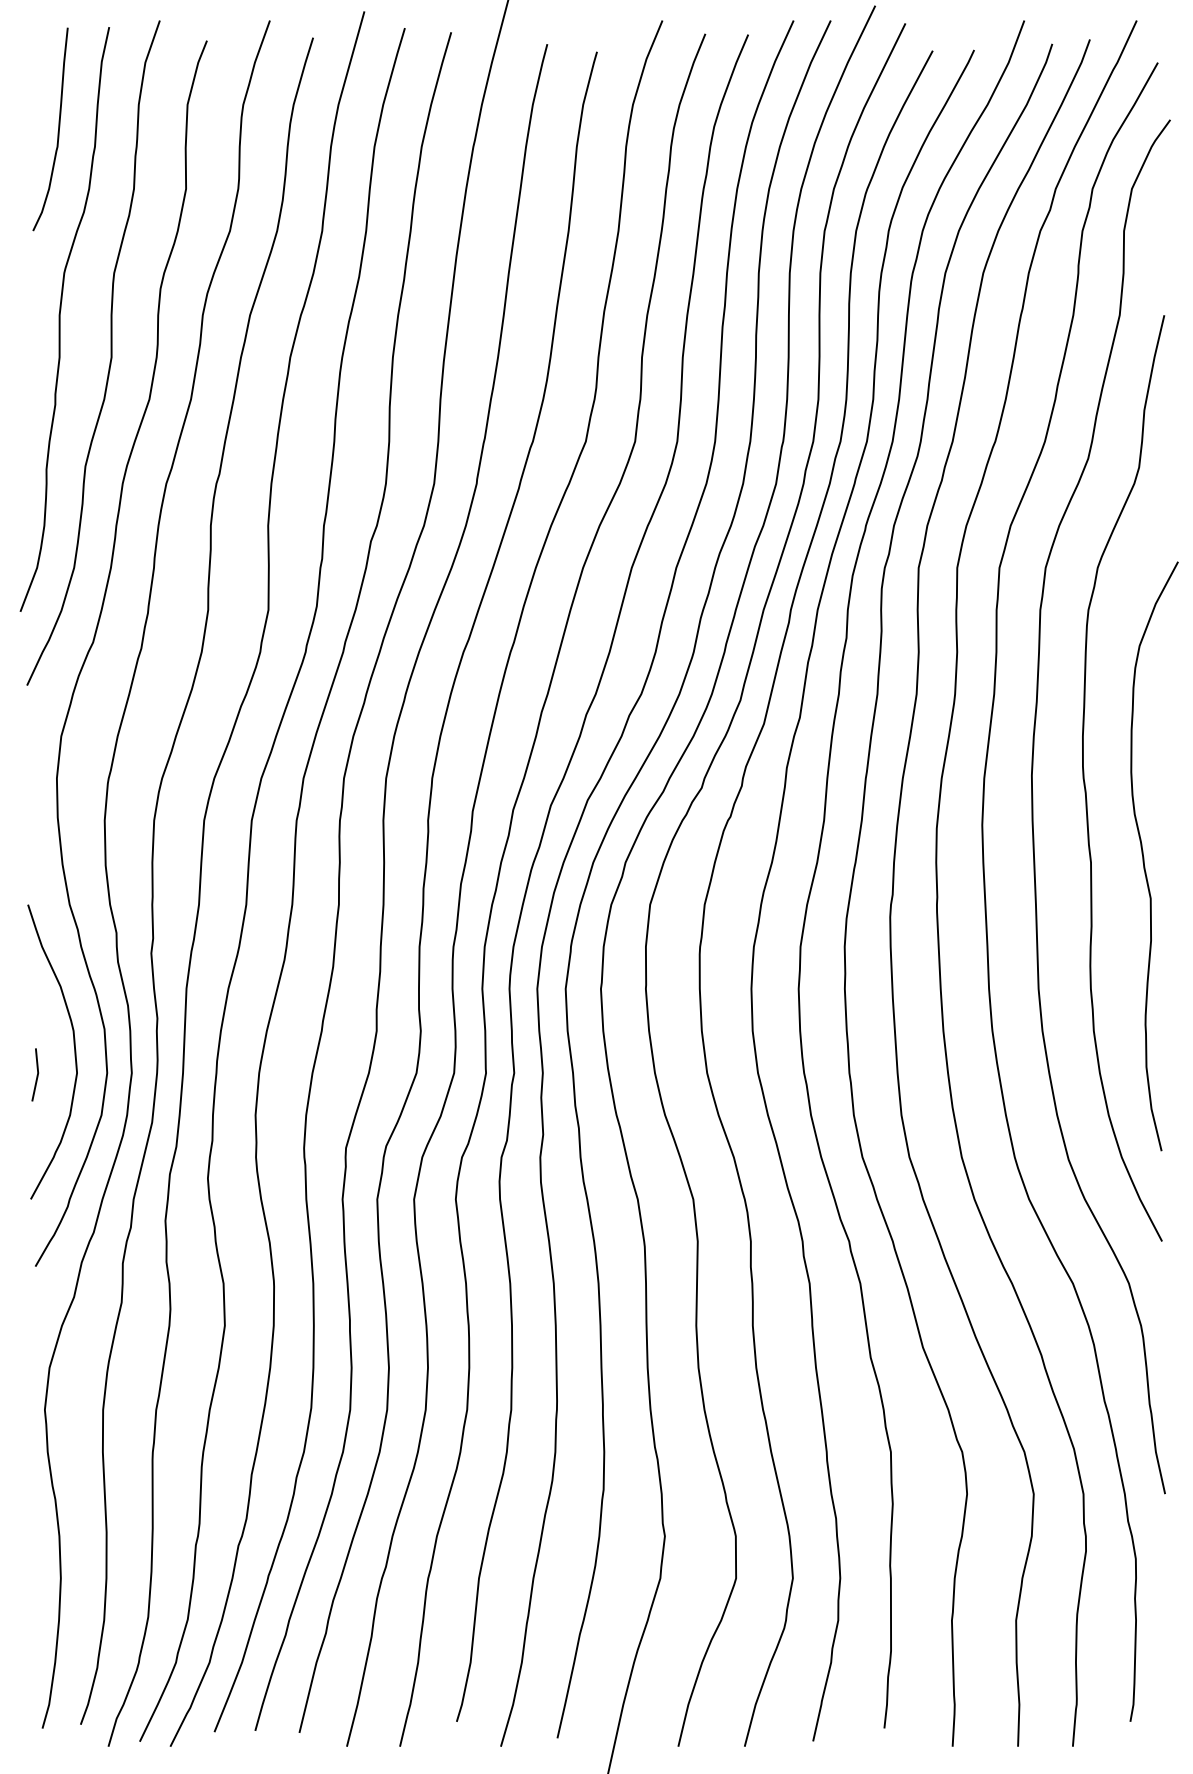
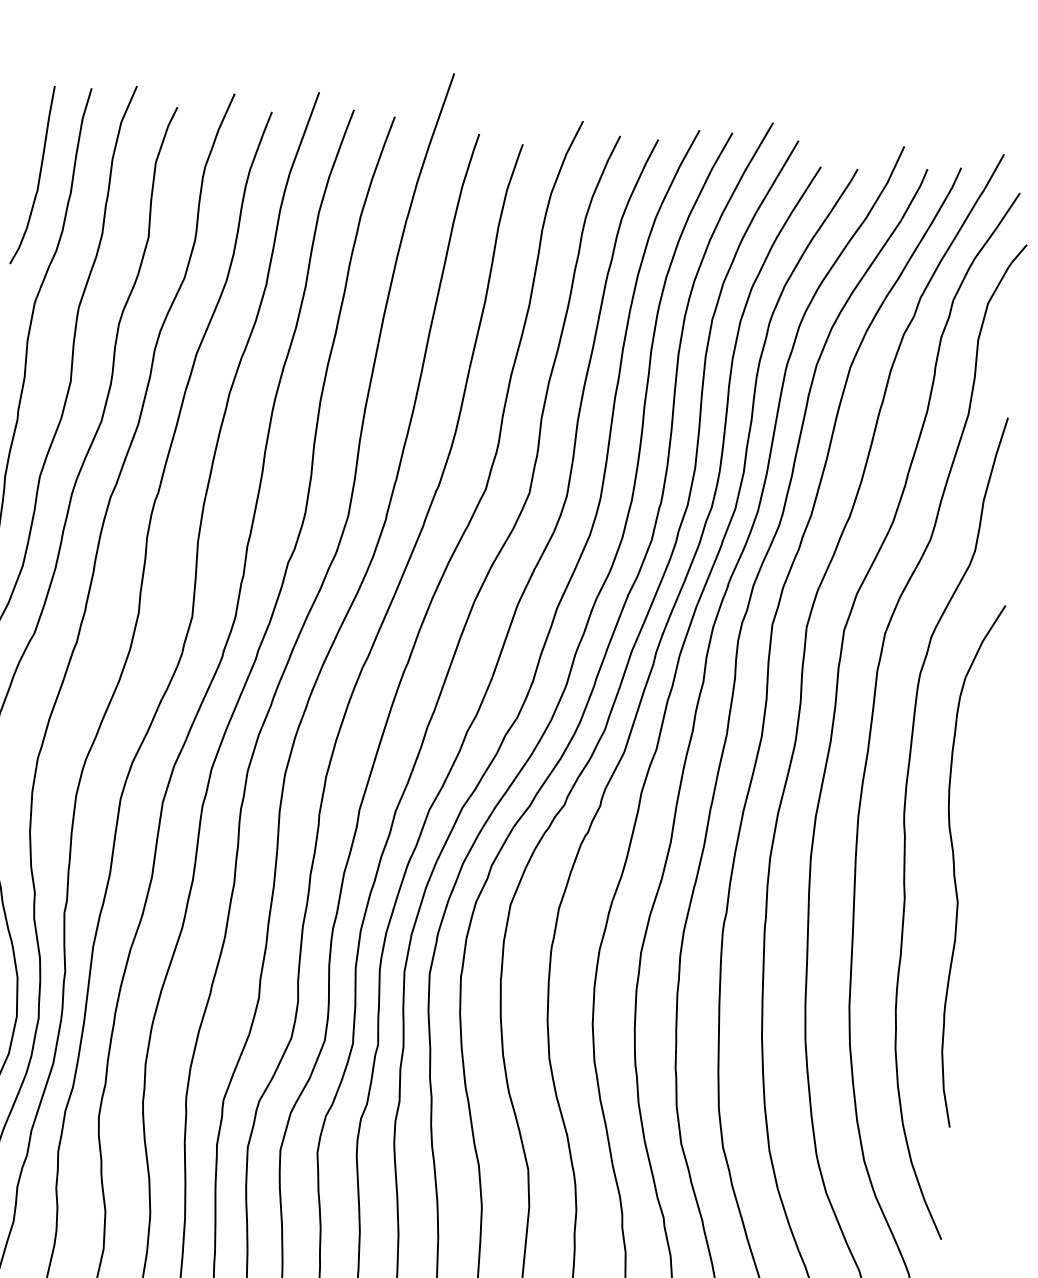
curve: (1144, 857) -> (955, 865), moved

